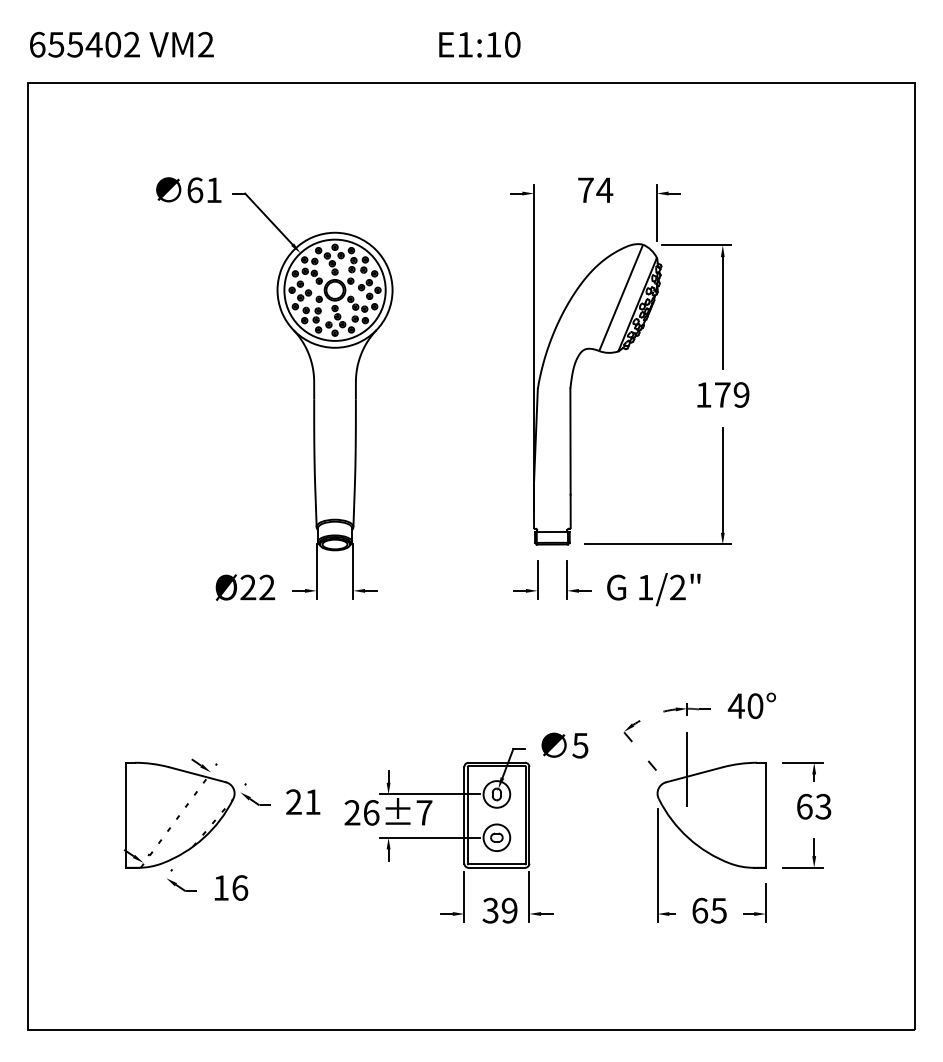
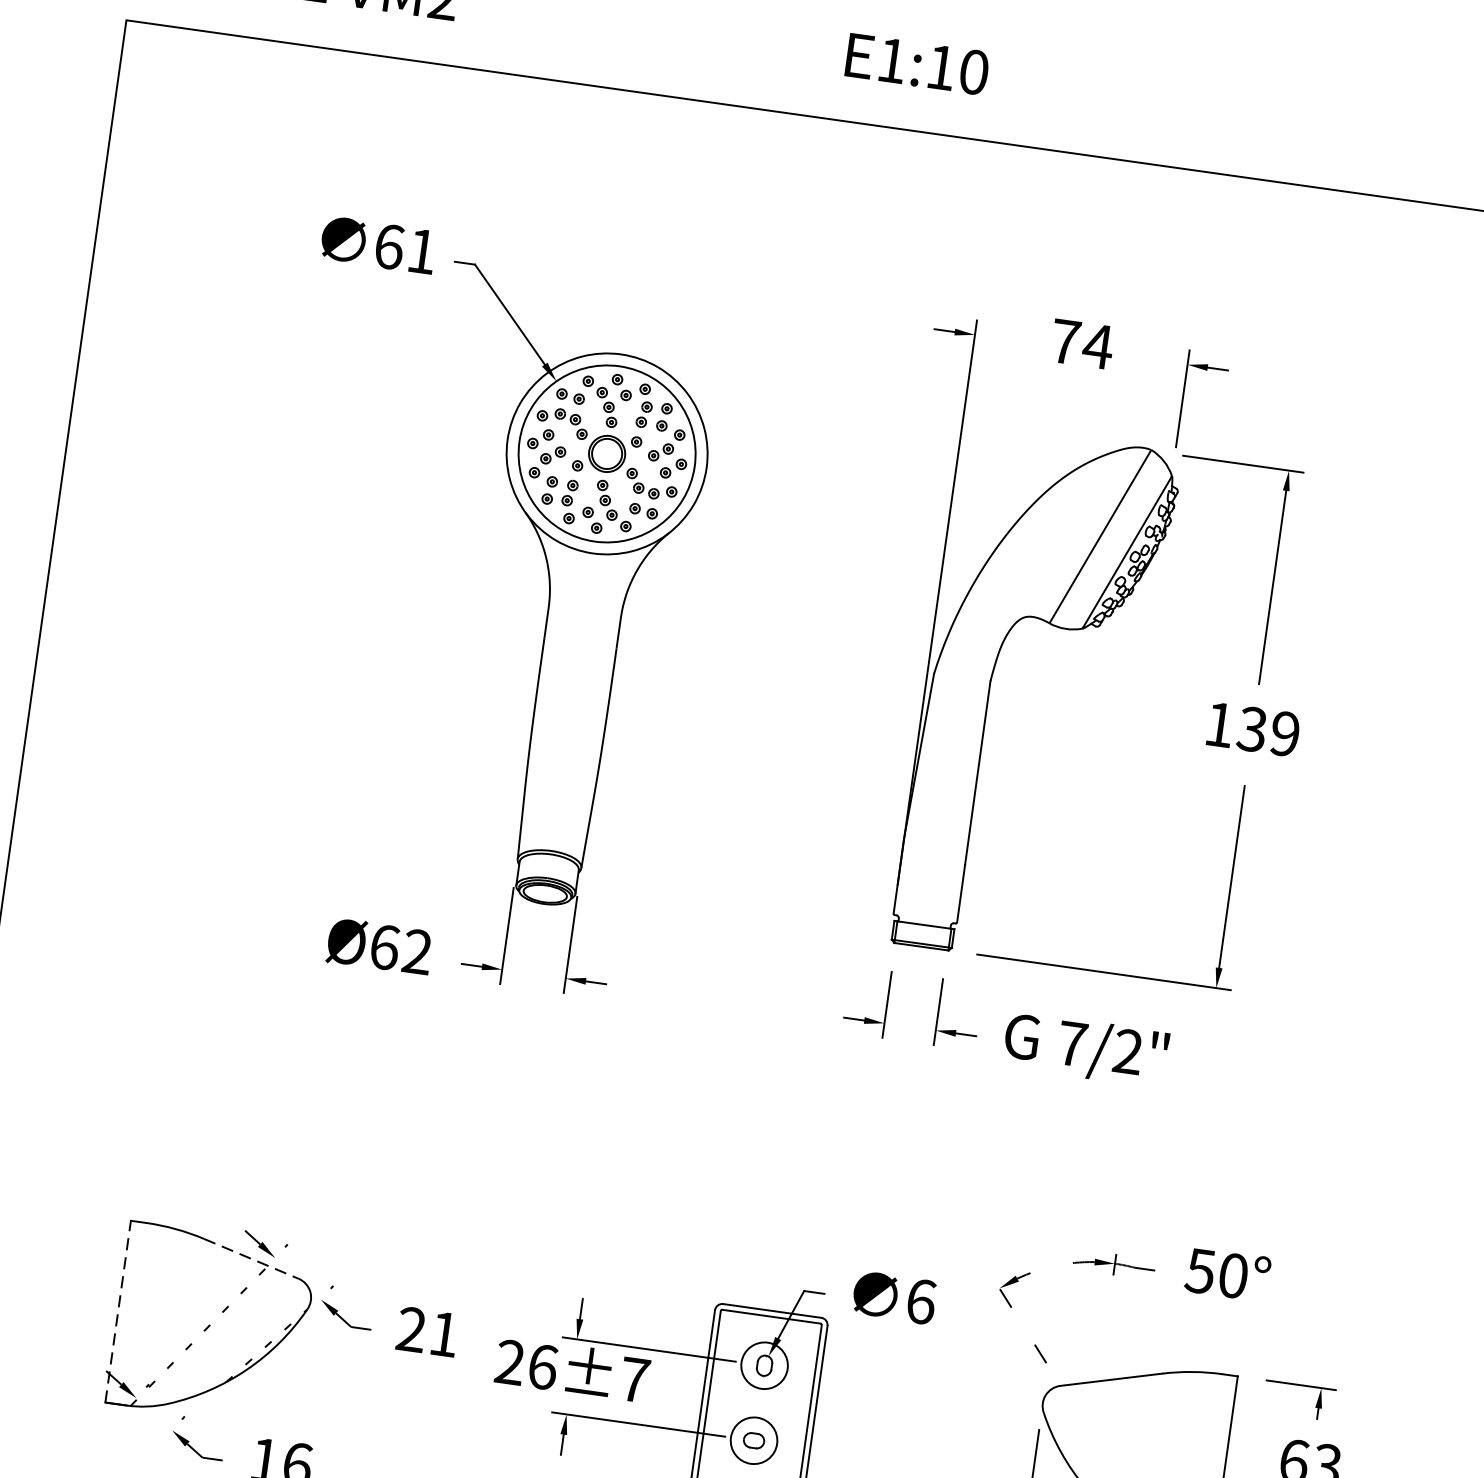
text: (722, 394) -> (1252, 728), 179 -> 139
text: (248, 587) -> (385, 947), Ø22 -> Ø62
text: (645, 587) -> (1072, 1043), 1/2" -> 7/2"
text: (735, 706) -> (1198, 1271), 40° -> 50°
text: (580, 745) -> (921, 1301), 5 -> 6
line: (687, 769) -> (1100, 1368), removed
line: (198, 774) -> (253, 1258), solid -> dashed
line: (126, 815) -> (118, 1312), solid -> dashed

